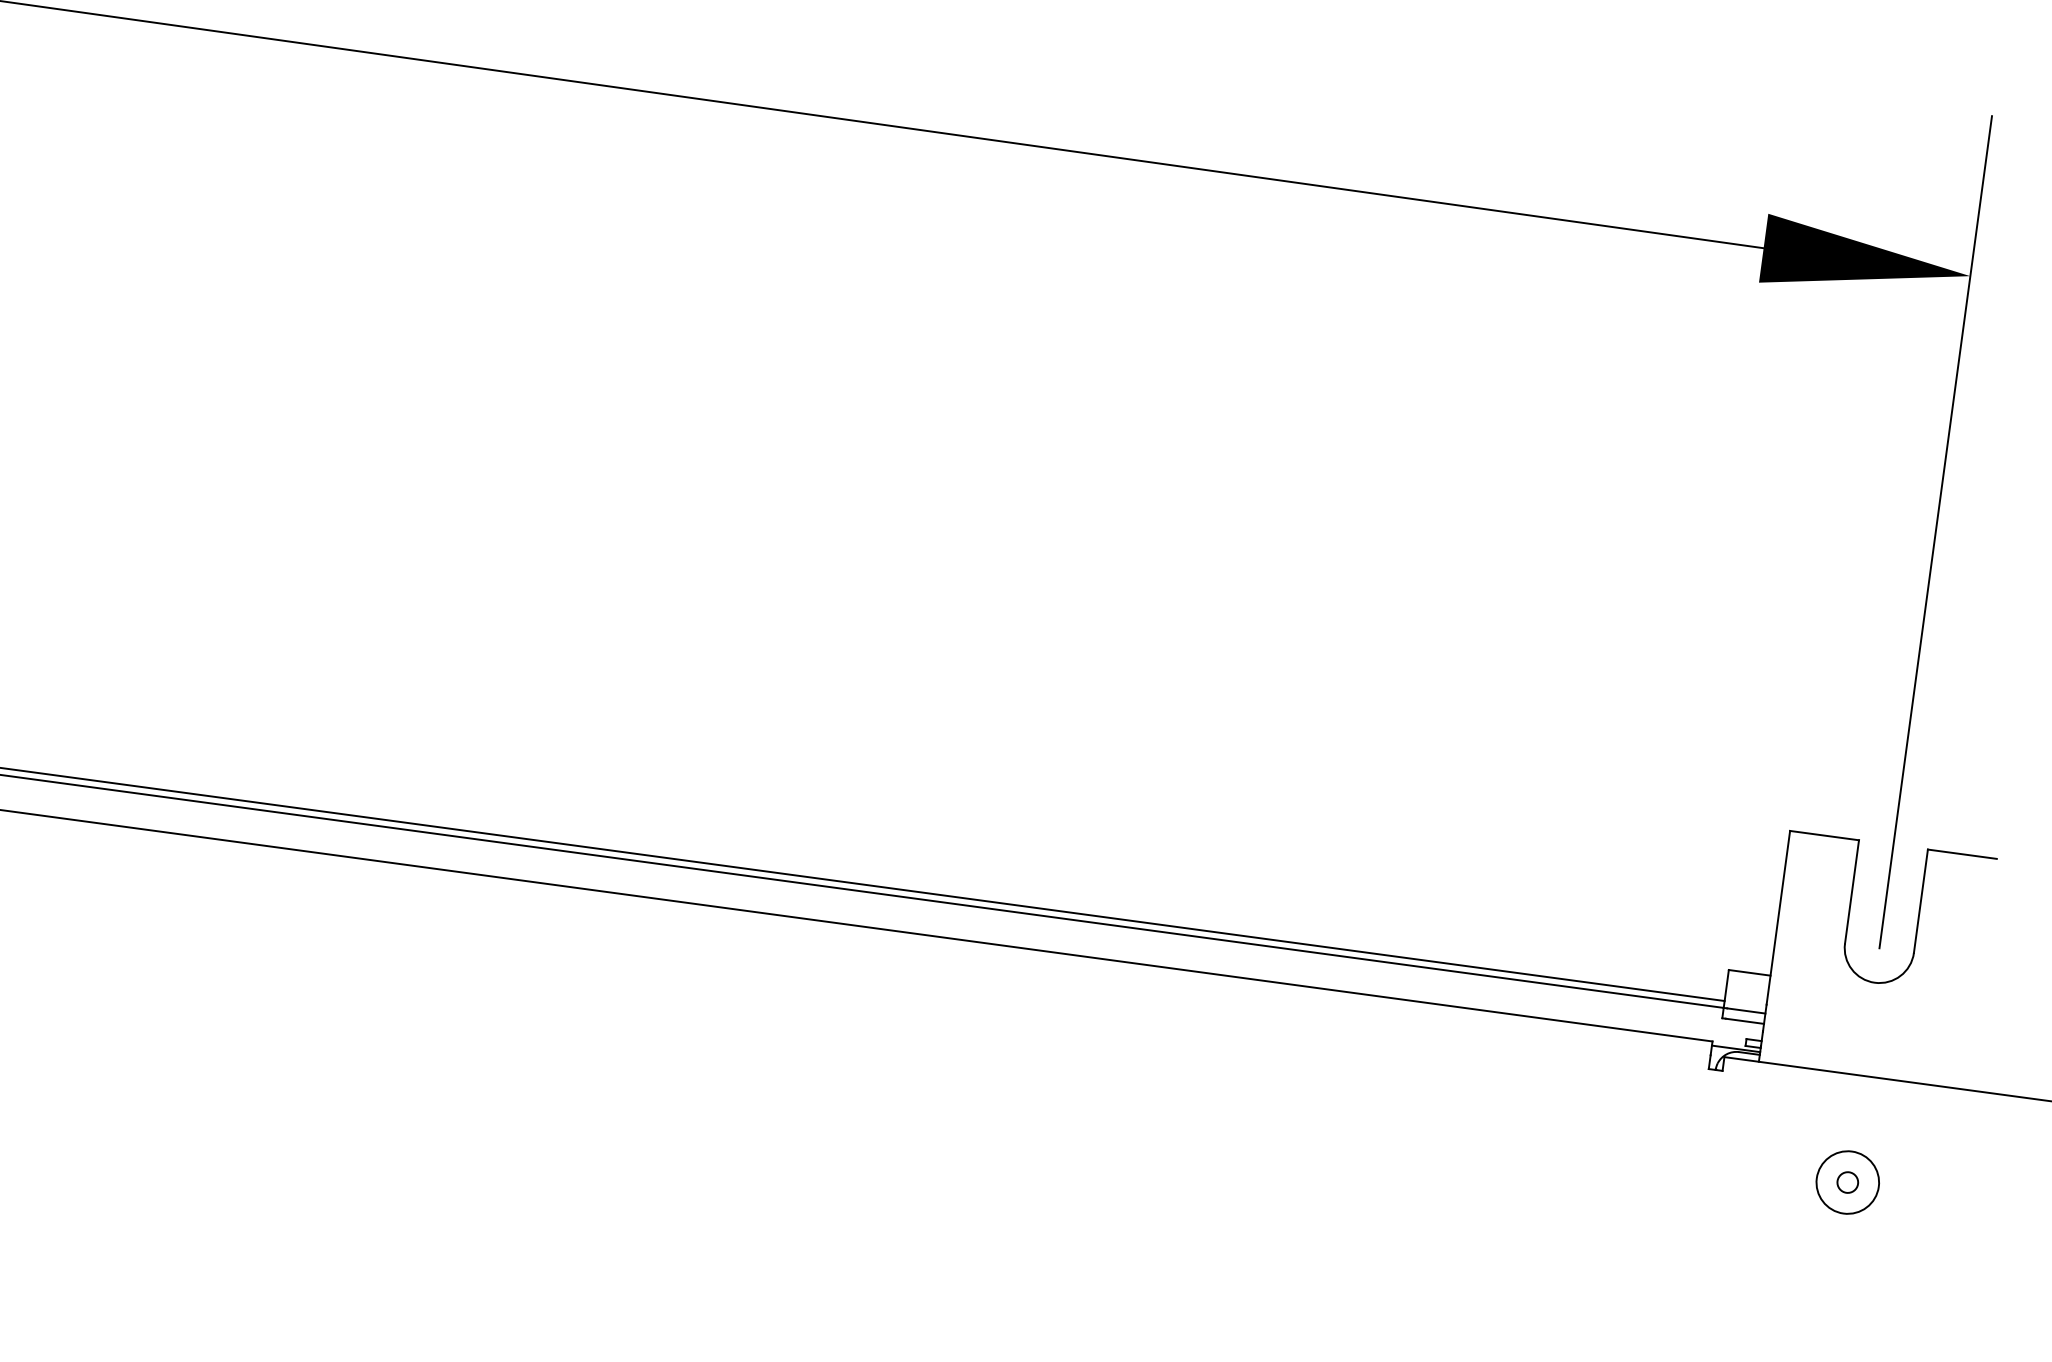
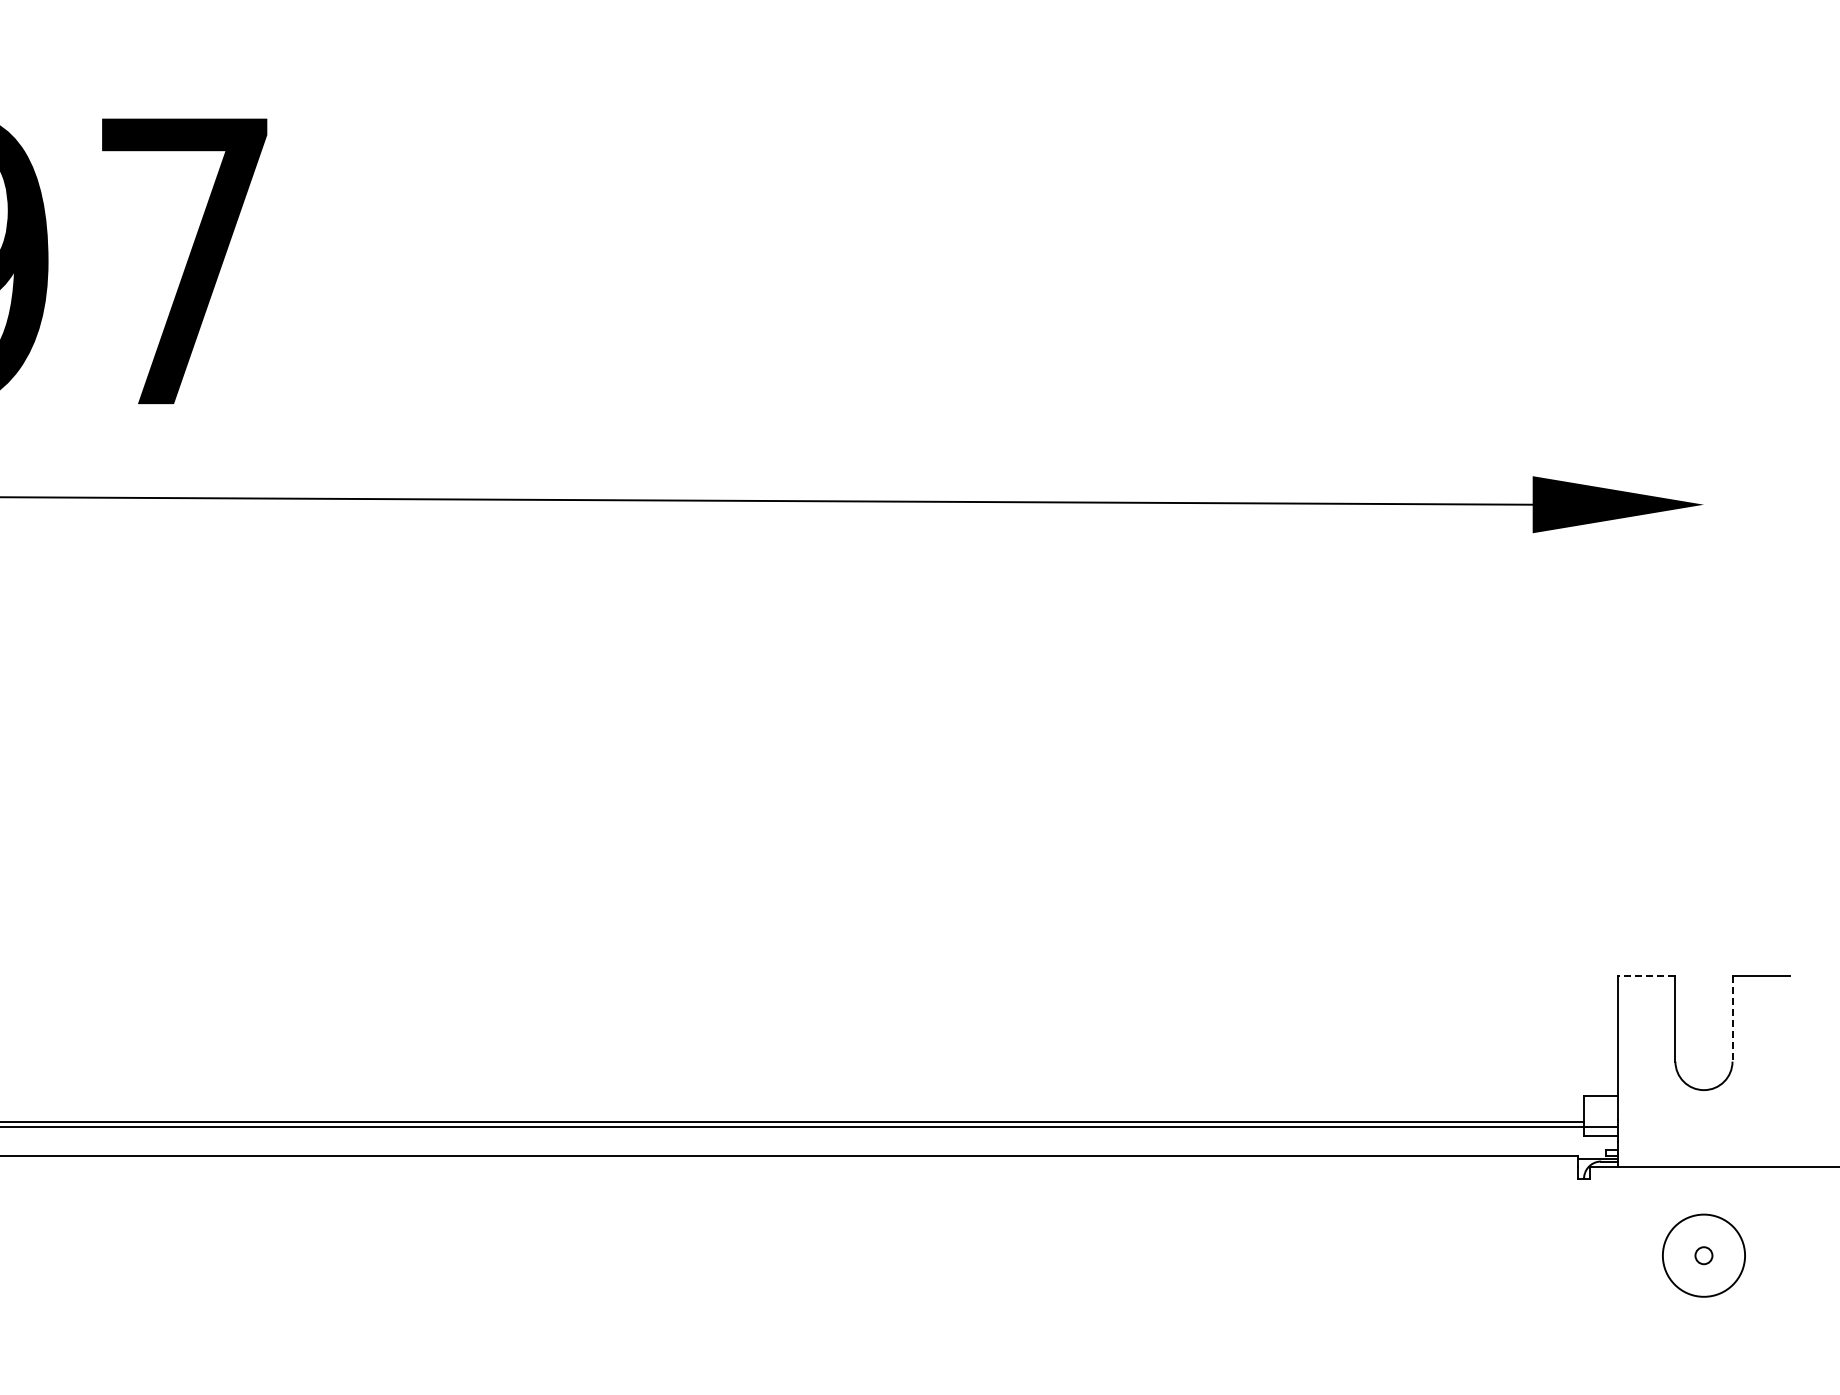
line: (1935, 531) -> (1703, 716), removed
line: (1824, 834) -> (1646, 975), solid -> dashed
line: (1920, 900) -> (1732, 1018), solid -> dashed
circle: (1847, 1182) -> (1703, 1255), size x1.6

